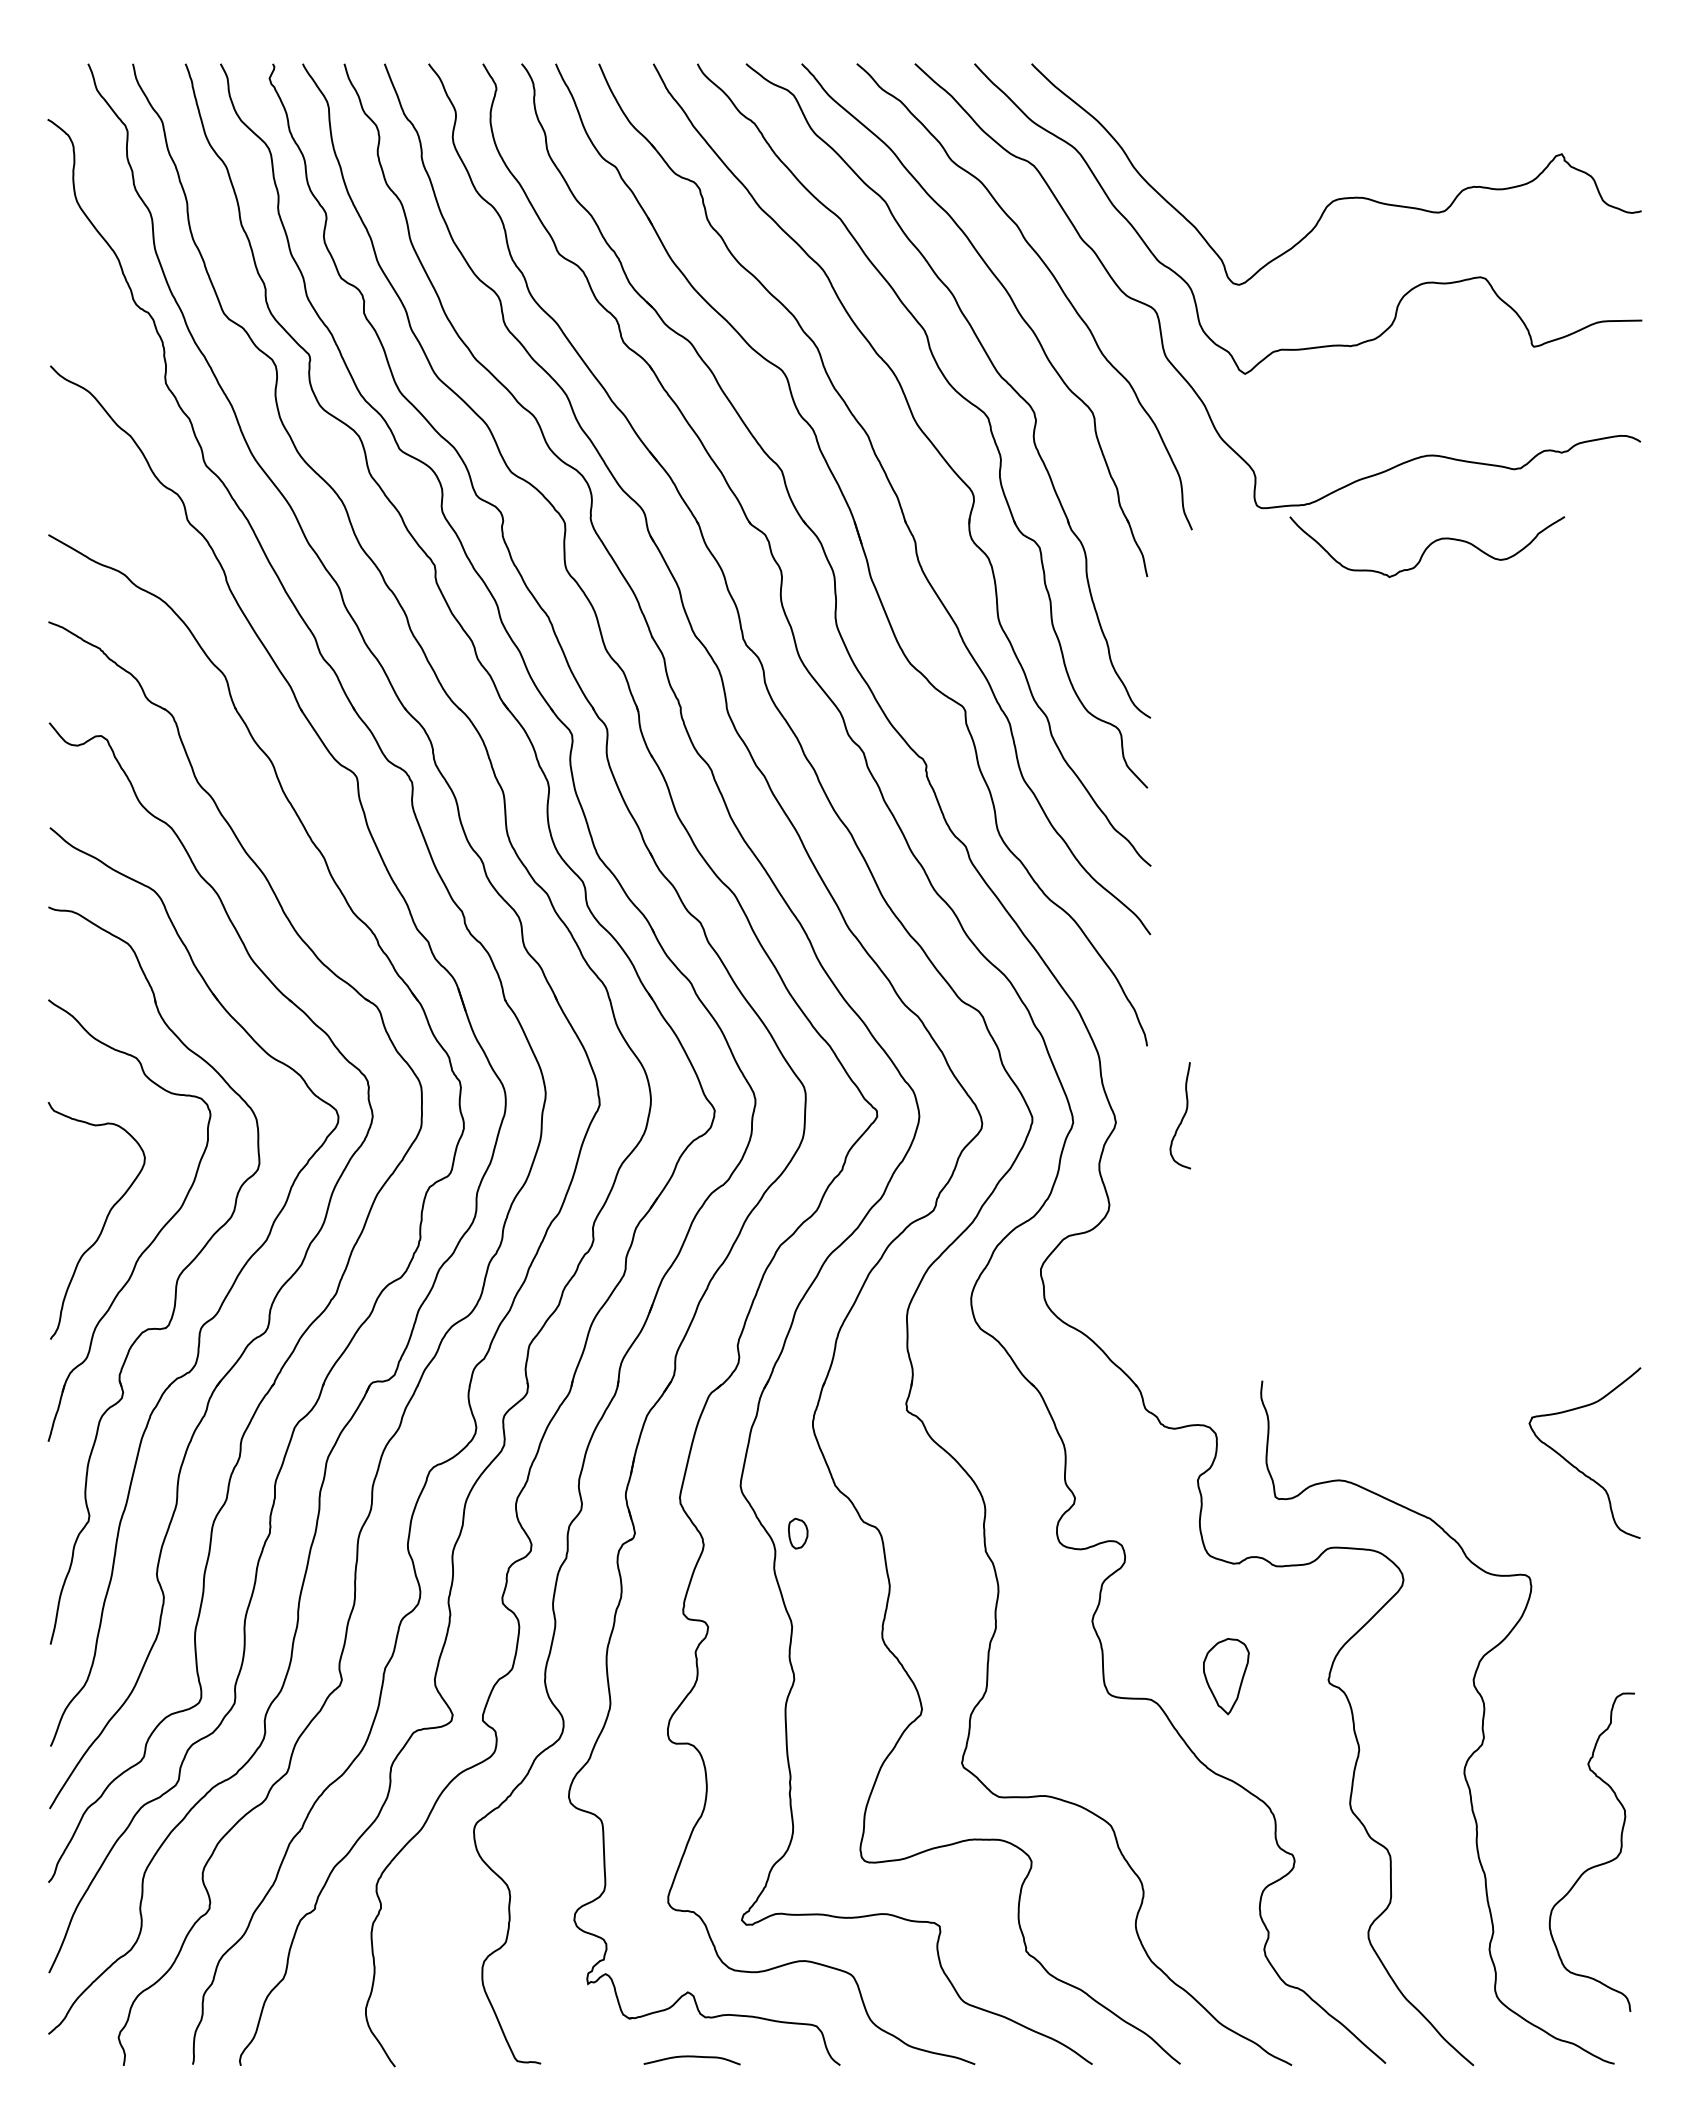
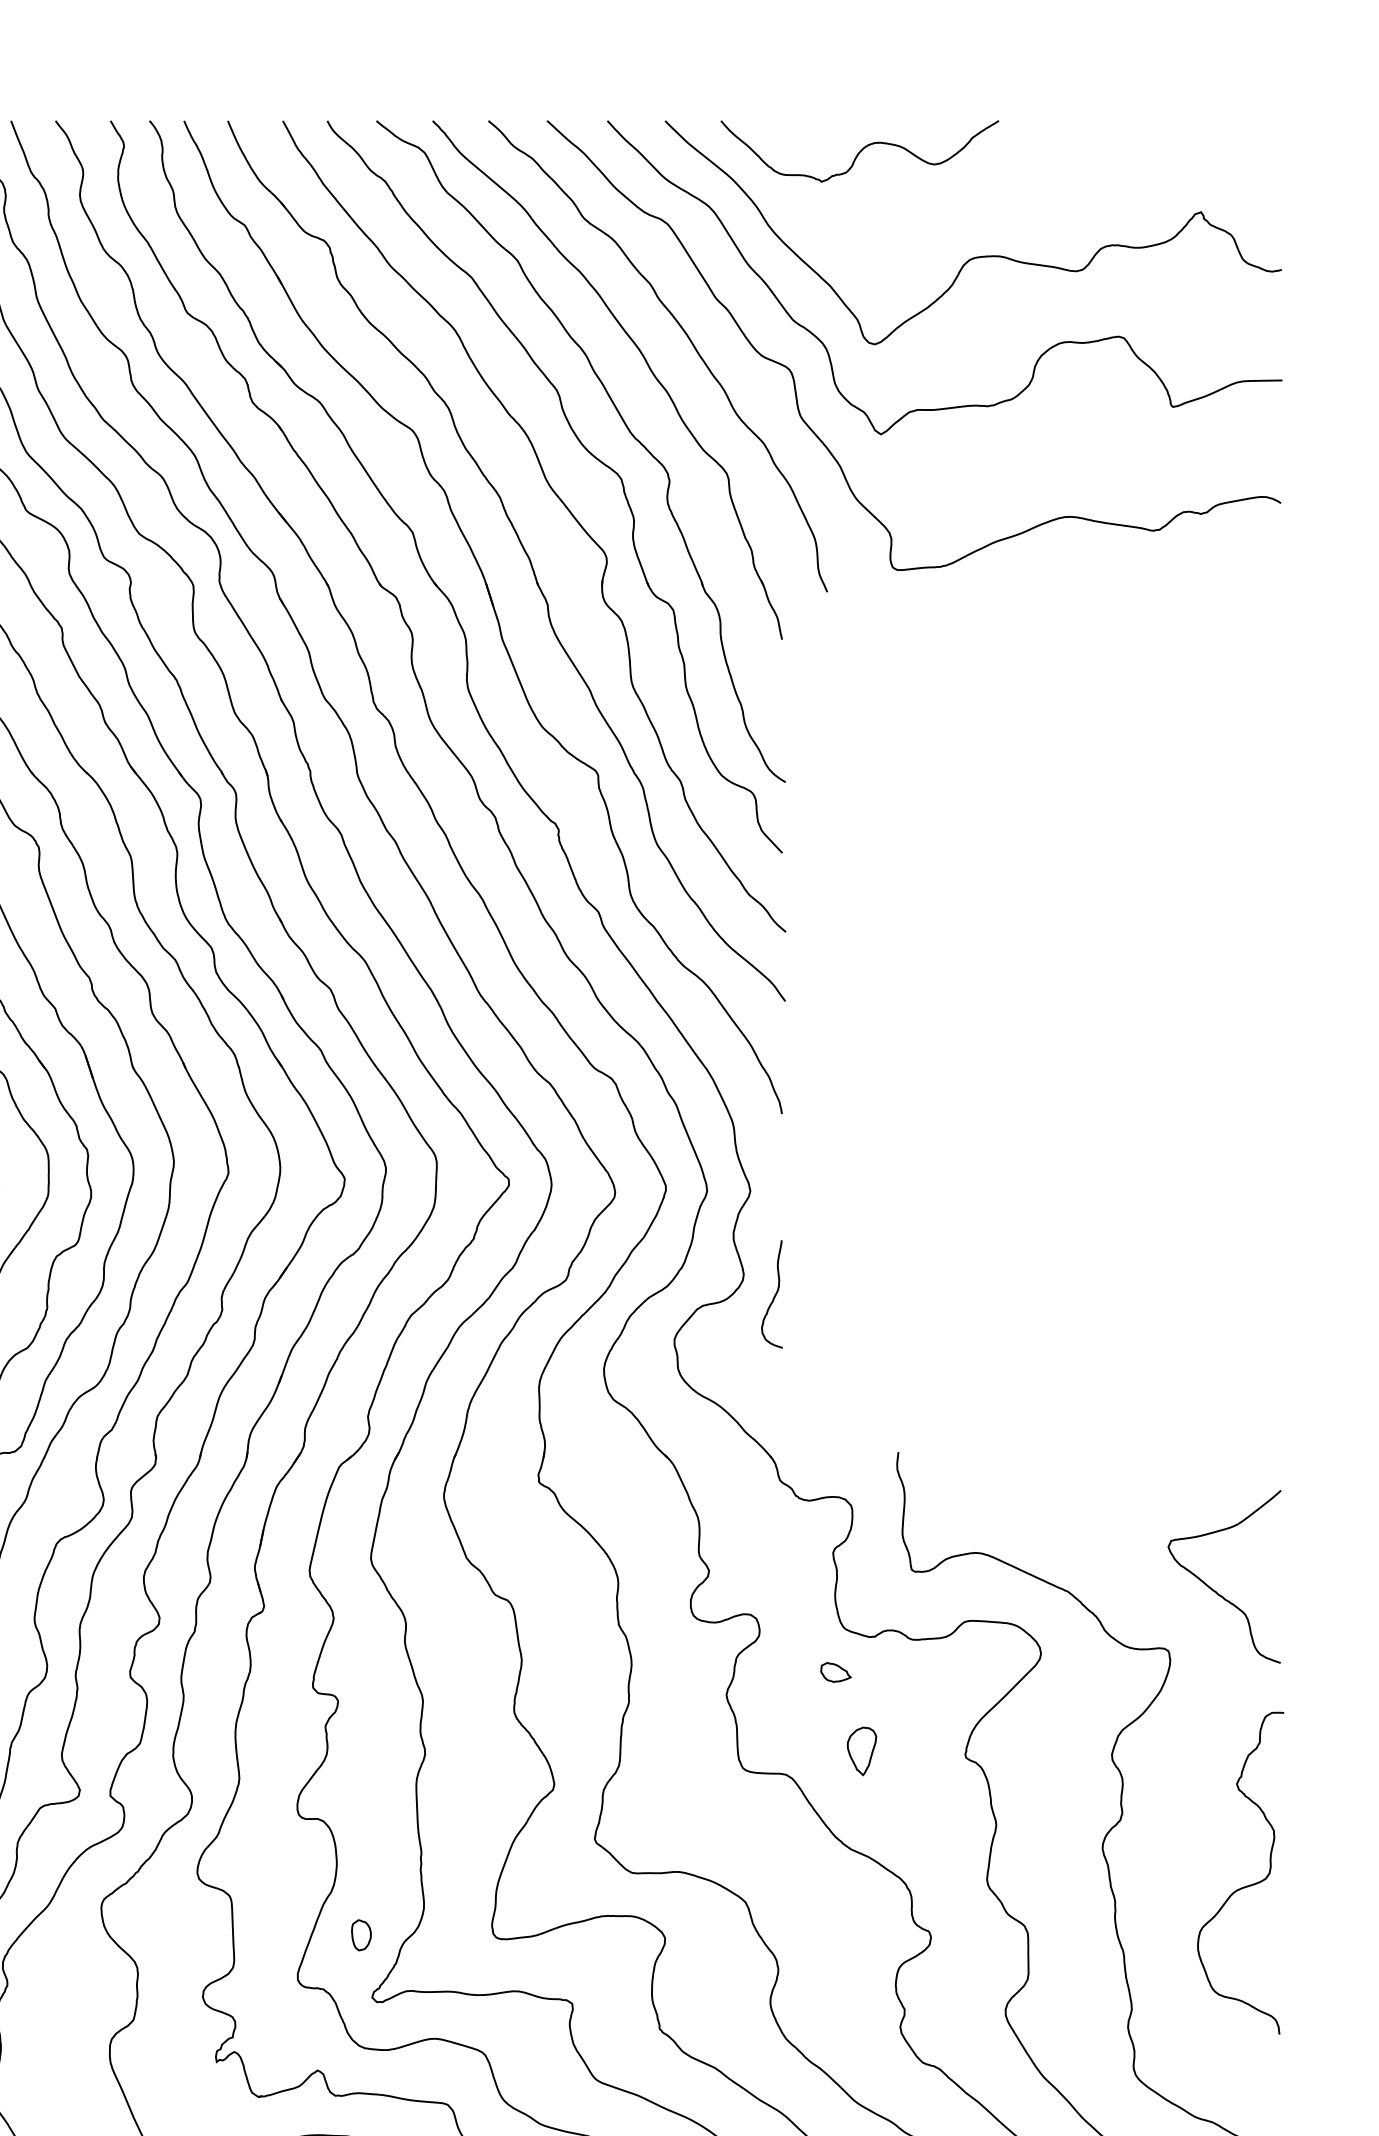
curve: (1427, 546) -> (860, 150), moved
curve: (1182, 1116) -> (774, 1295), moved
curve: (1574, 1465) -> (1213, 1589), moved
part: (798, 1533) -> (361, 1935), moved
part: (1200, 1598) -> (835, 1672), added
part: (1226, 1676) -> (862, 1751), size x0.62
curve: (1597, 1864) -> (1246, 1885), moved

